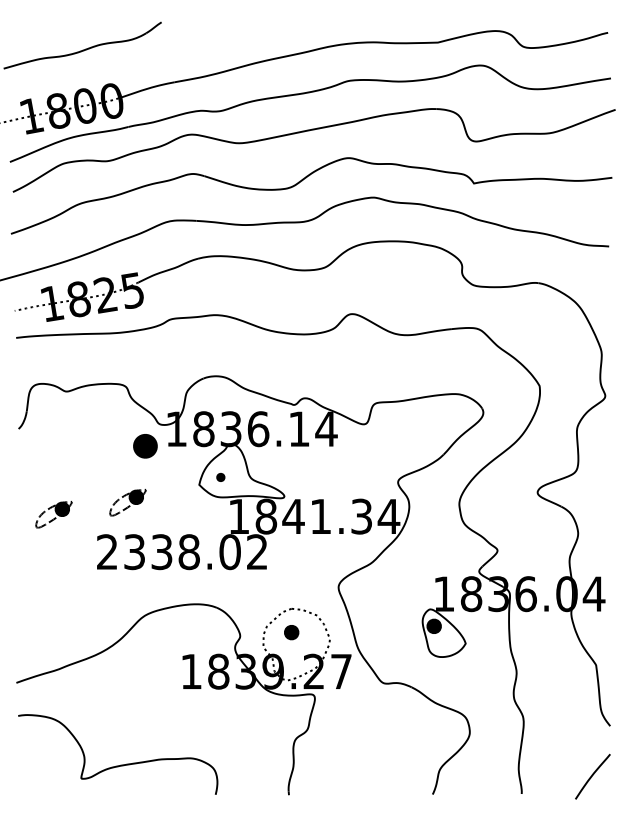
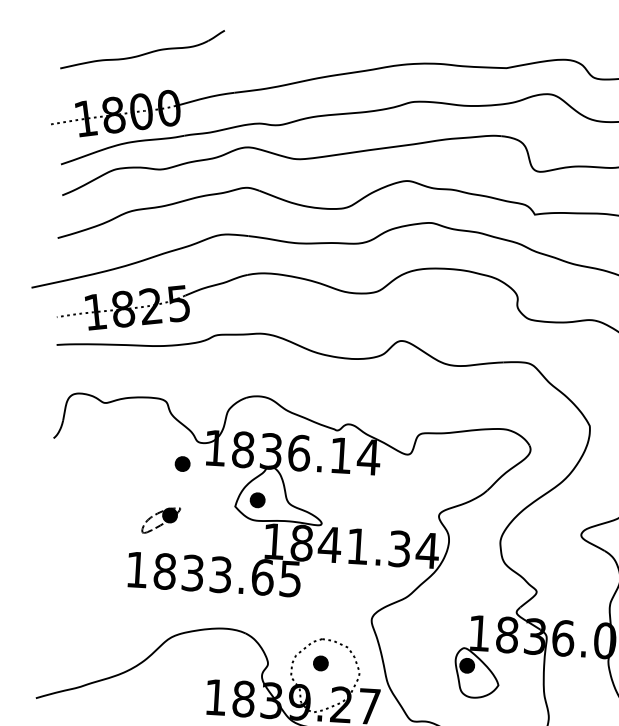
part: (145, 446) -> (182, 464), size x0.62
part: (220, 477) -> (257, 500), size x1.67
part: (53, 514) -> (84, 528), removed
text: (182, 552) -> (213, 574), 2338.02 -> 1833.65

